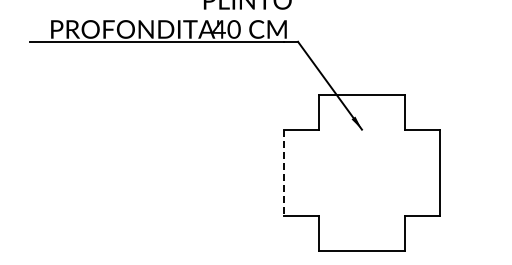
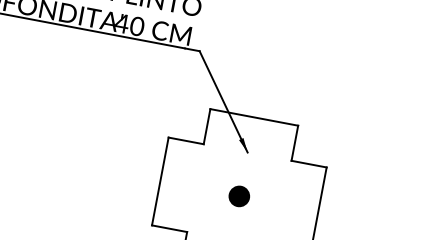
part: (361, 172) -> (238, 195), added
line: (284, 173) -> (160, 182), dashed -> solid

